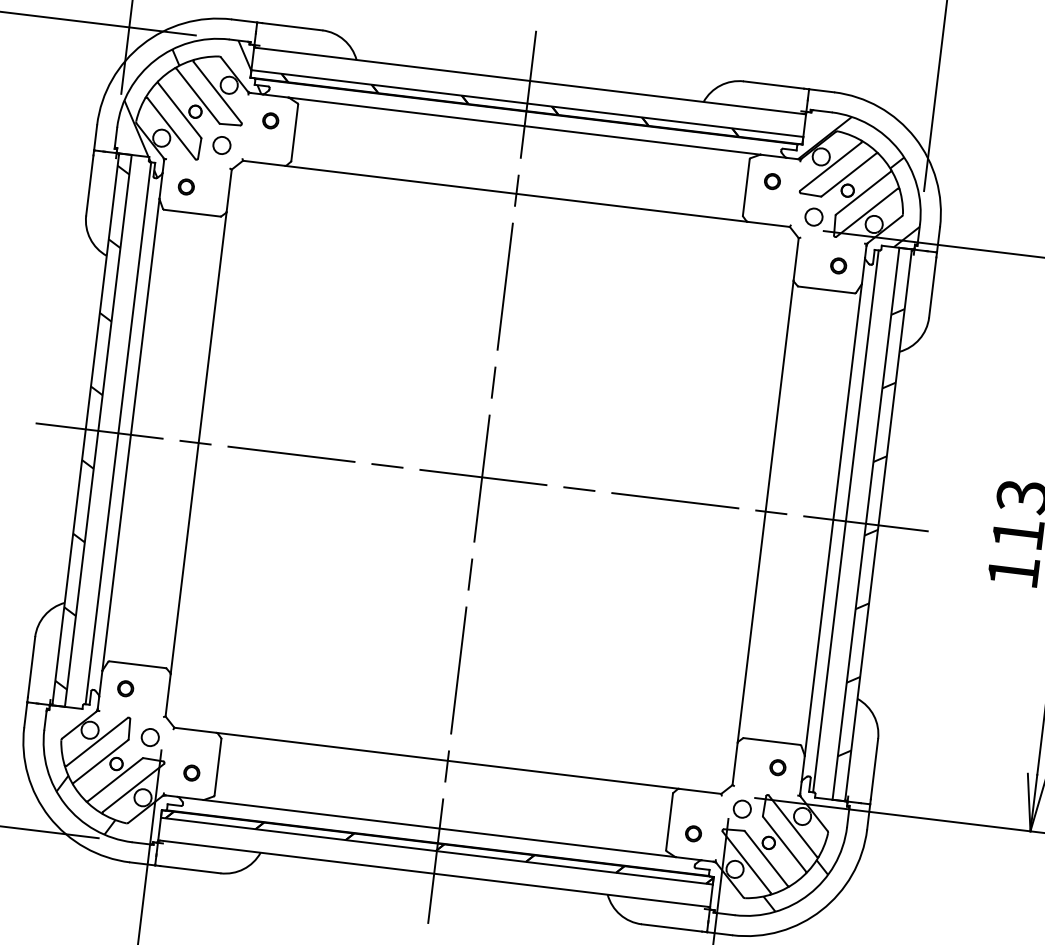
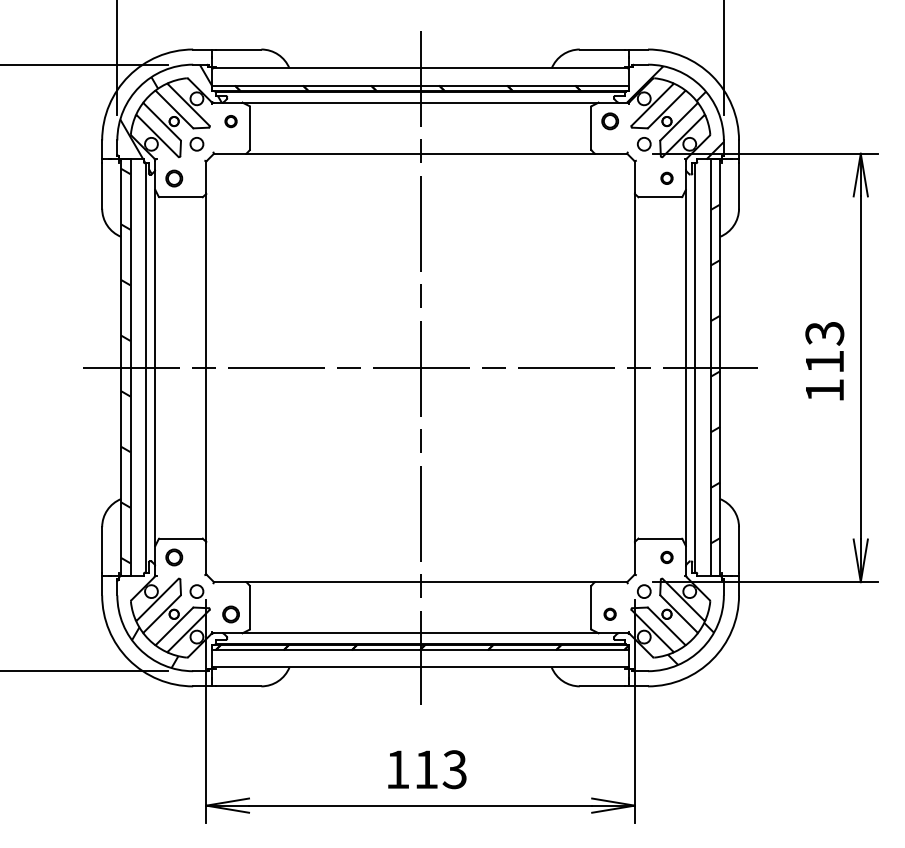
part: (771, 181) -> (609, 121), size x1.4
part: (185, 185) -> (173, 177), size x1.4
part: (124, 688) -> (173, 557), size x1.4
part: (191, 771) -> (230, 613), size x1.4

